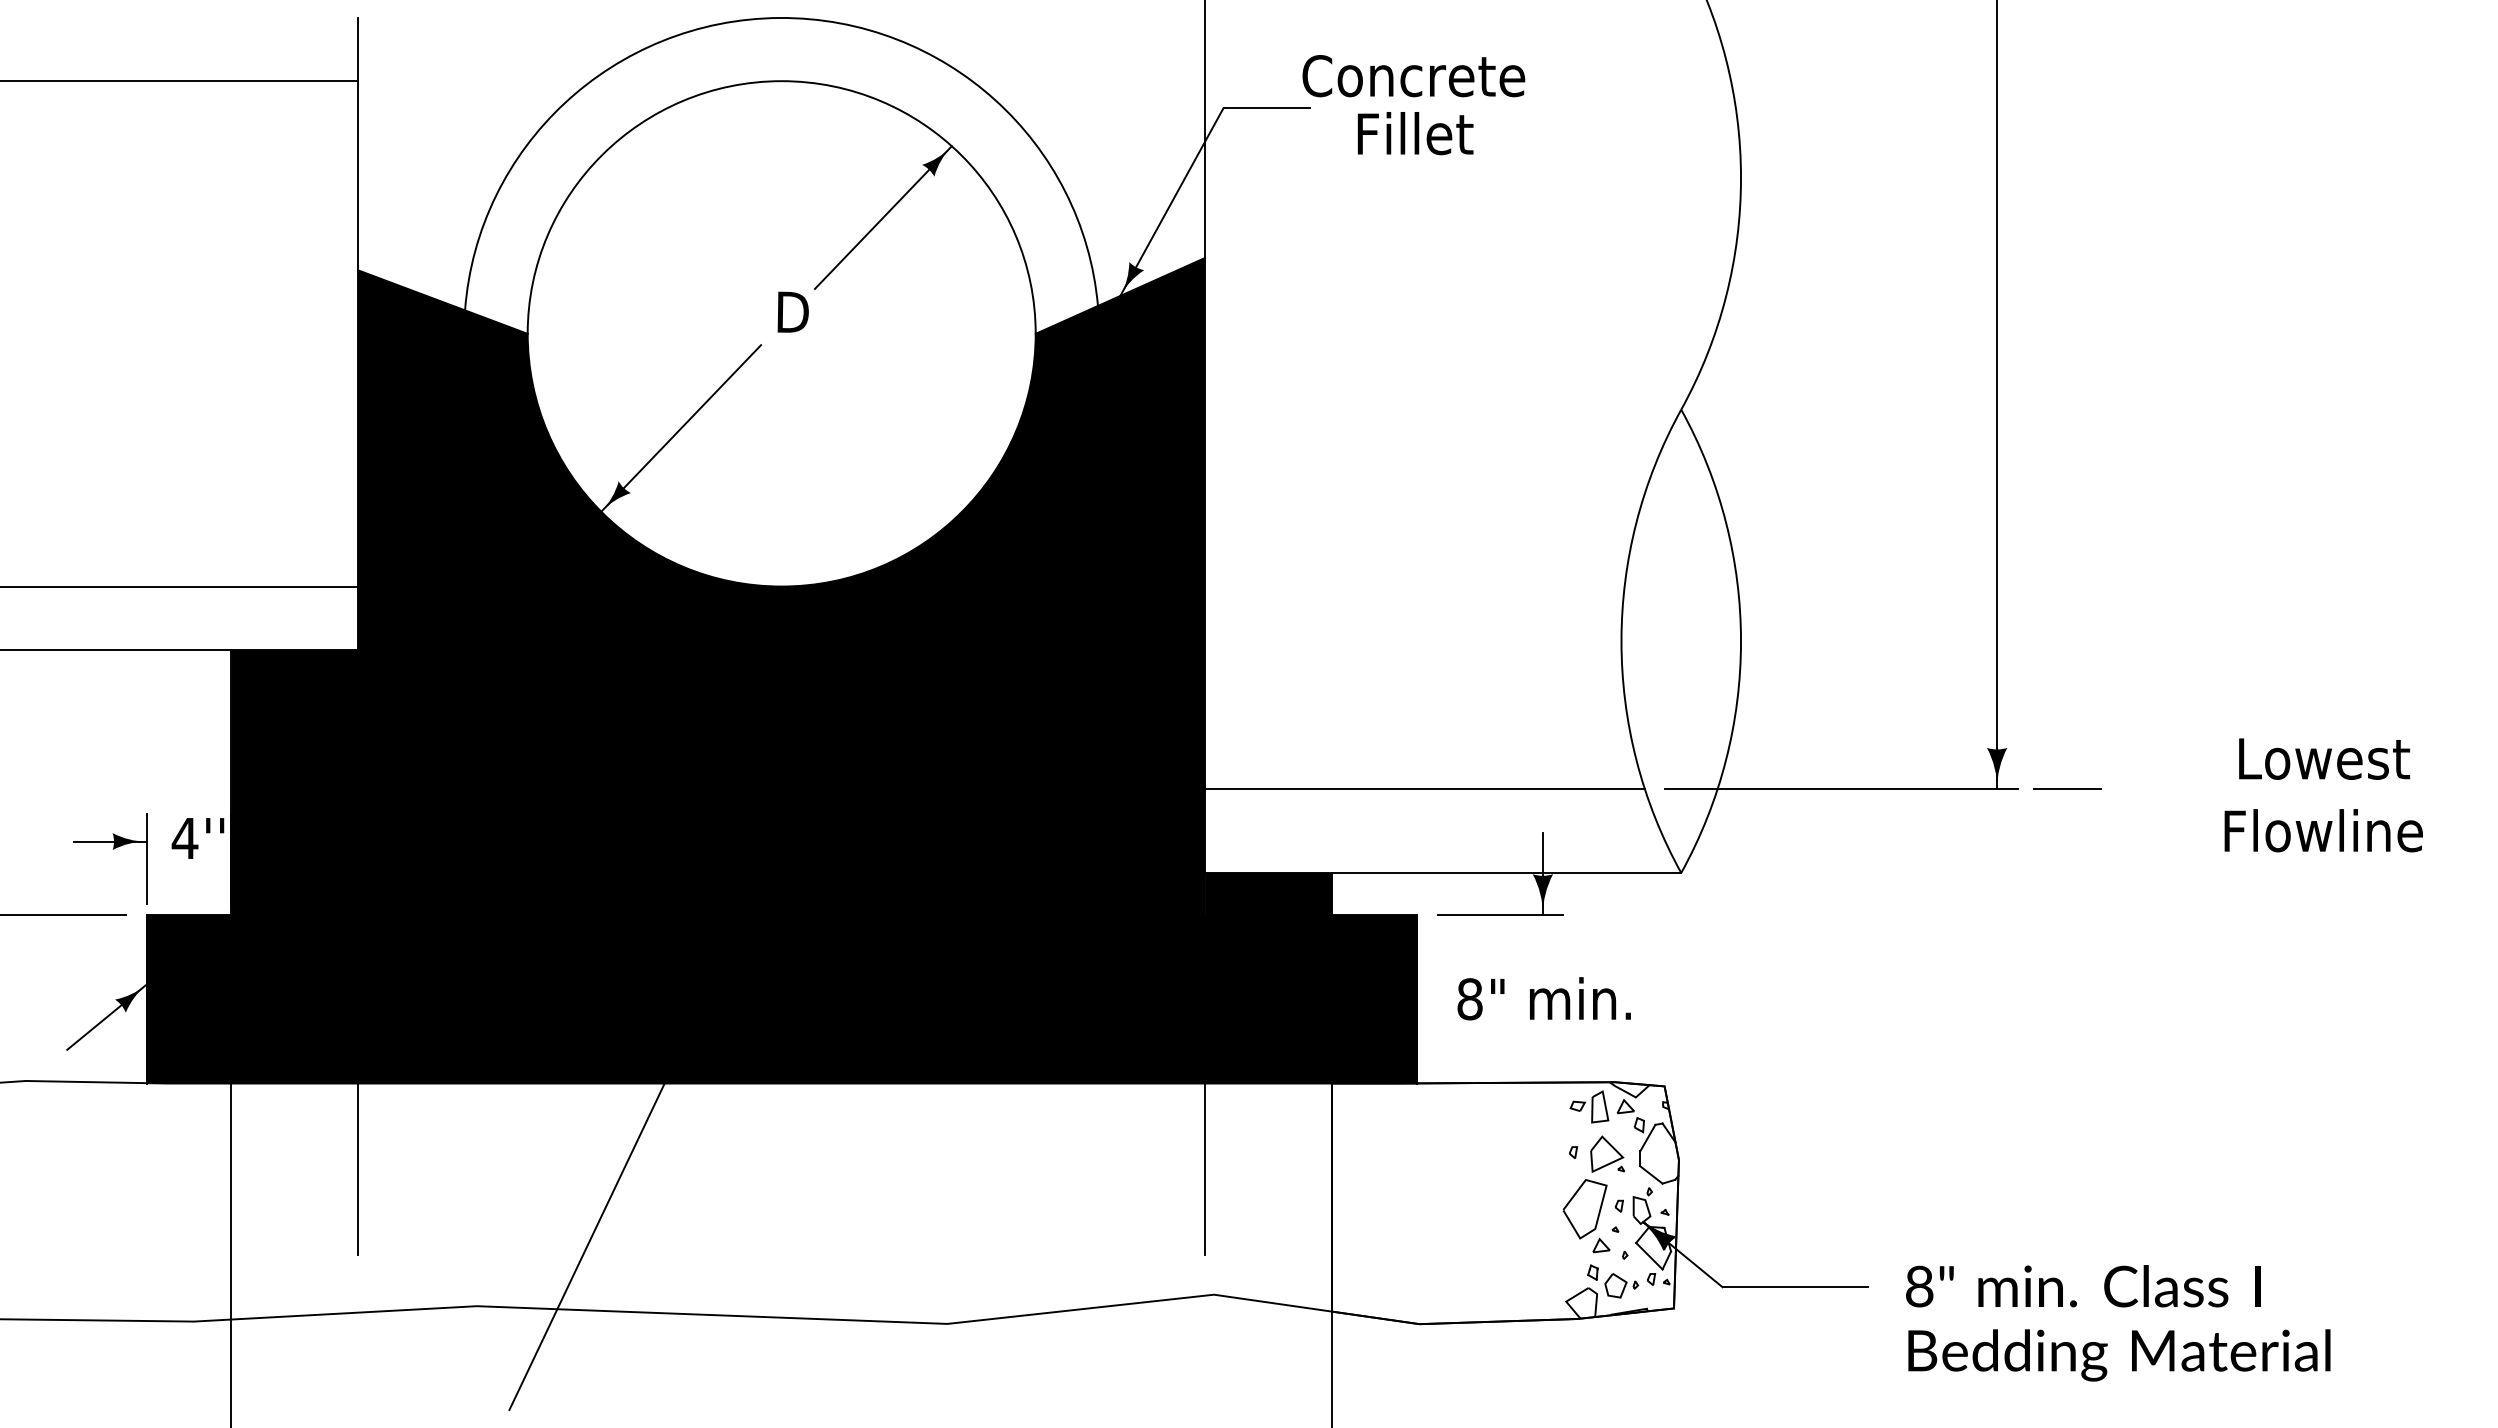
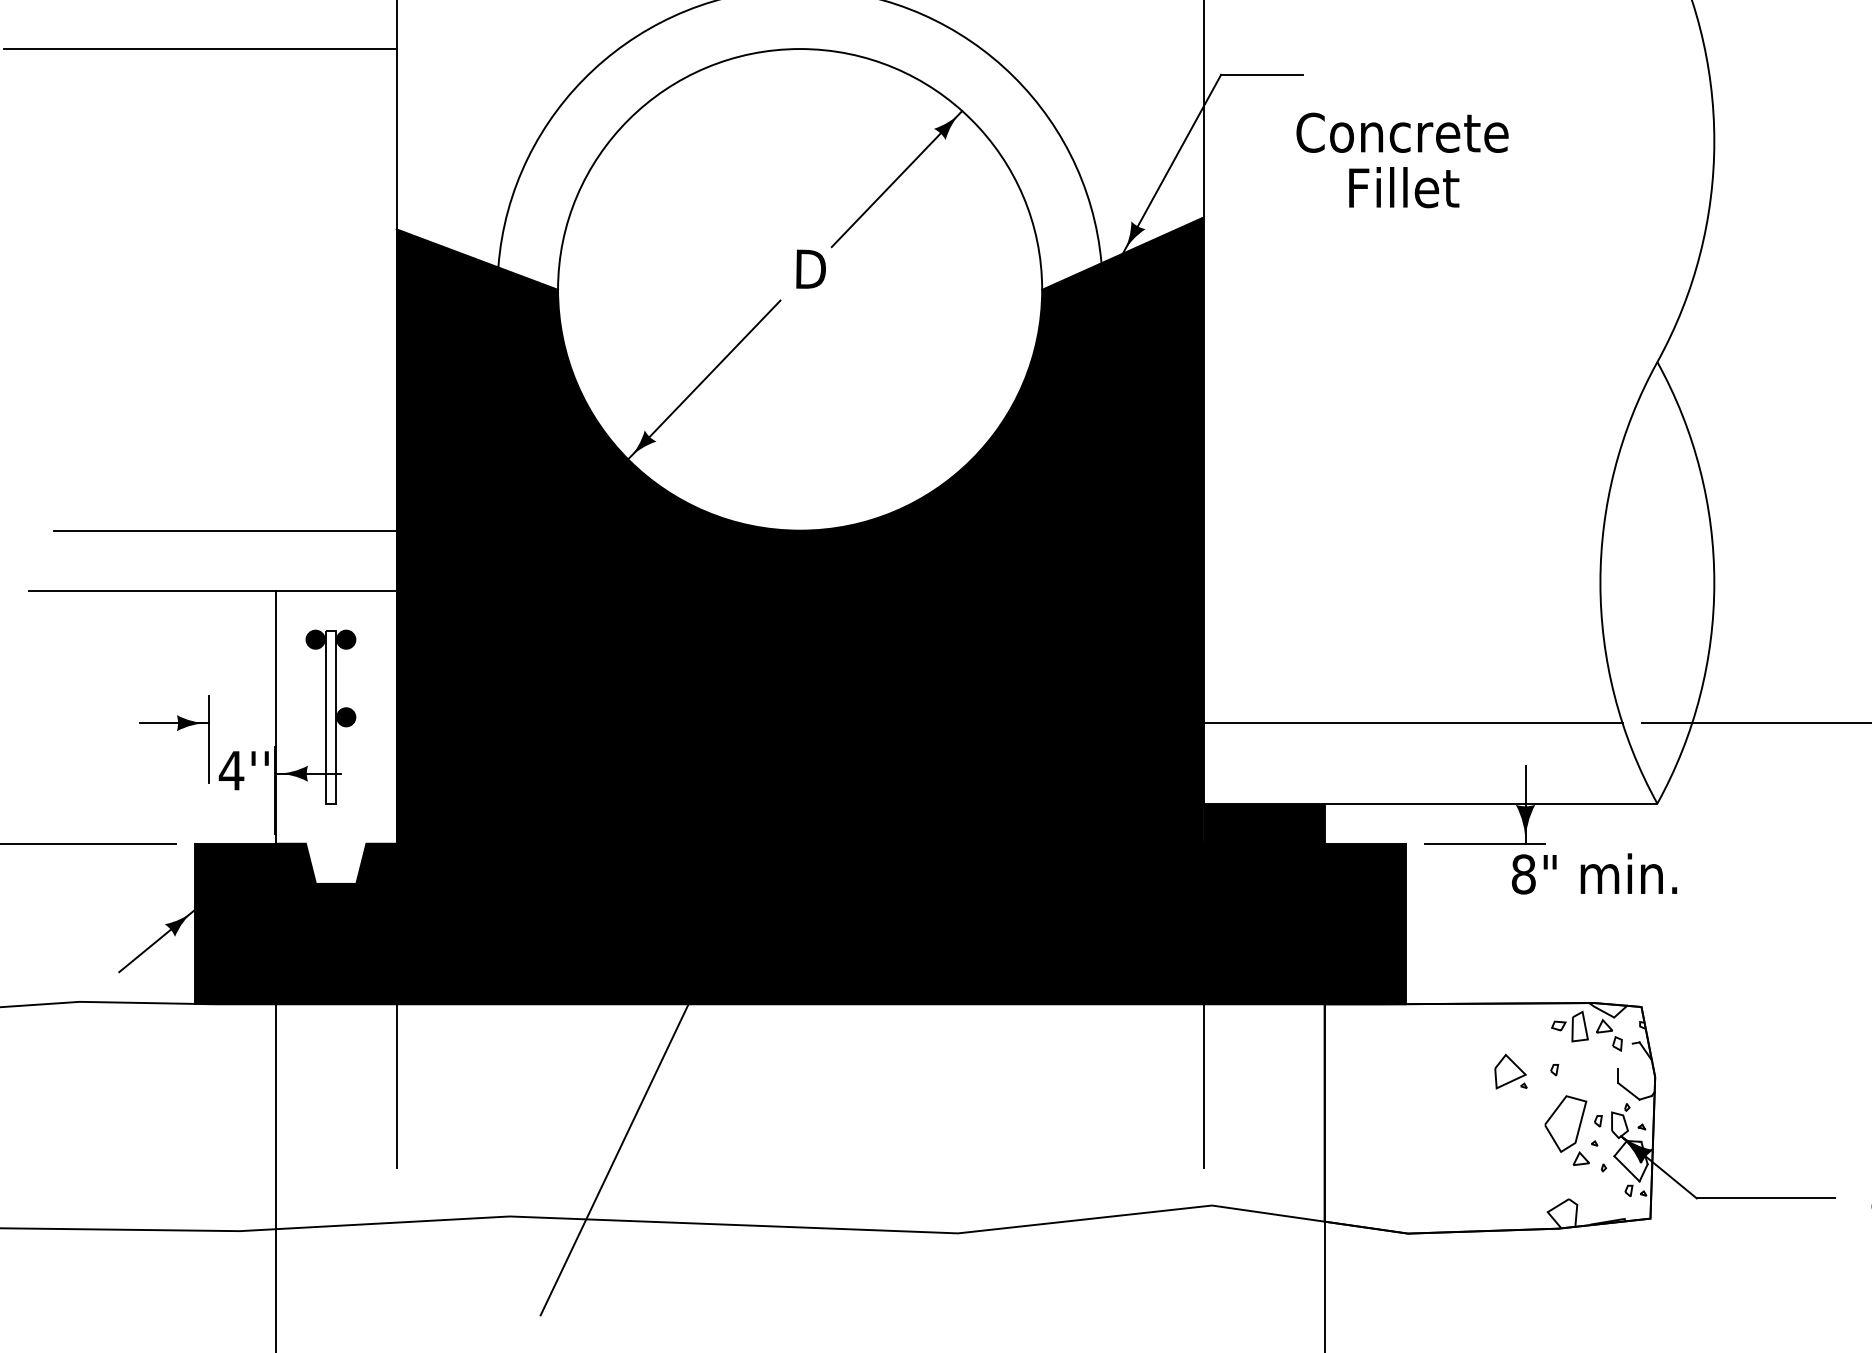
text: (1413, 105) -> (1402, 160), moved
fill: (294, 803) -> (335, 737), removed
part: (112, 849) -> (176, 730), moved
text: (1543, 998) -> (1593, 873), moved
line: (1647, 1137) -> (1625, 1055), removed
part: (1607, 1153) -> (1510, 1070), moved
part: (1613, 1281) -> (1592, 1192), removed

